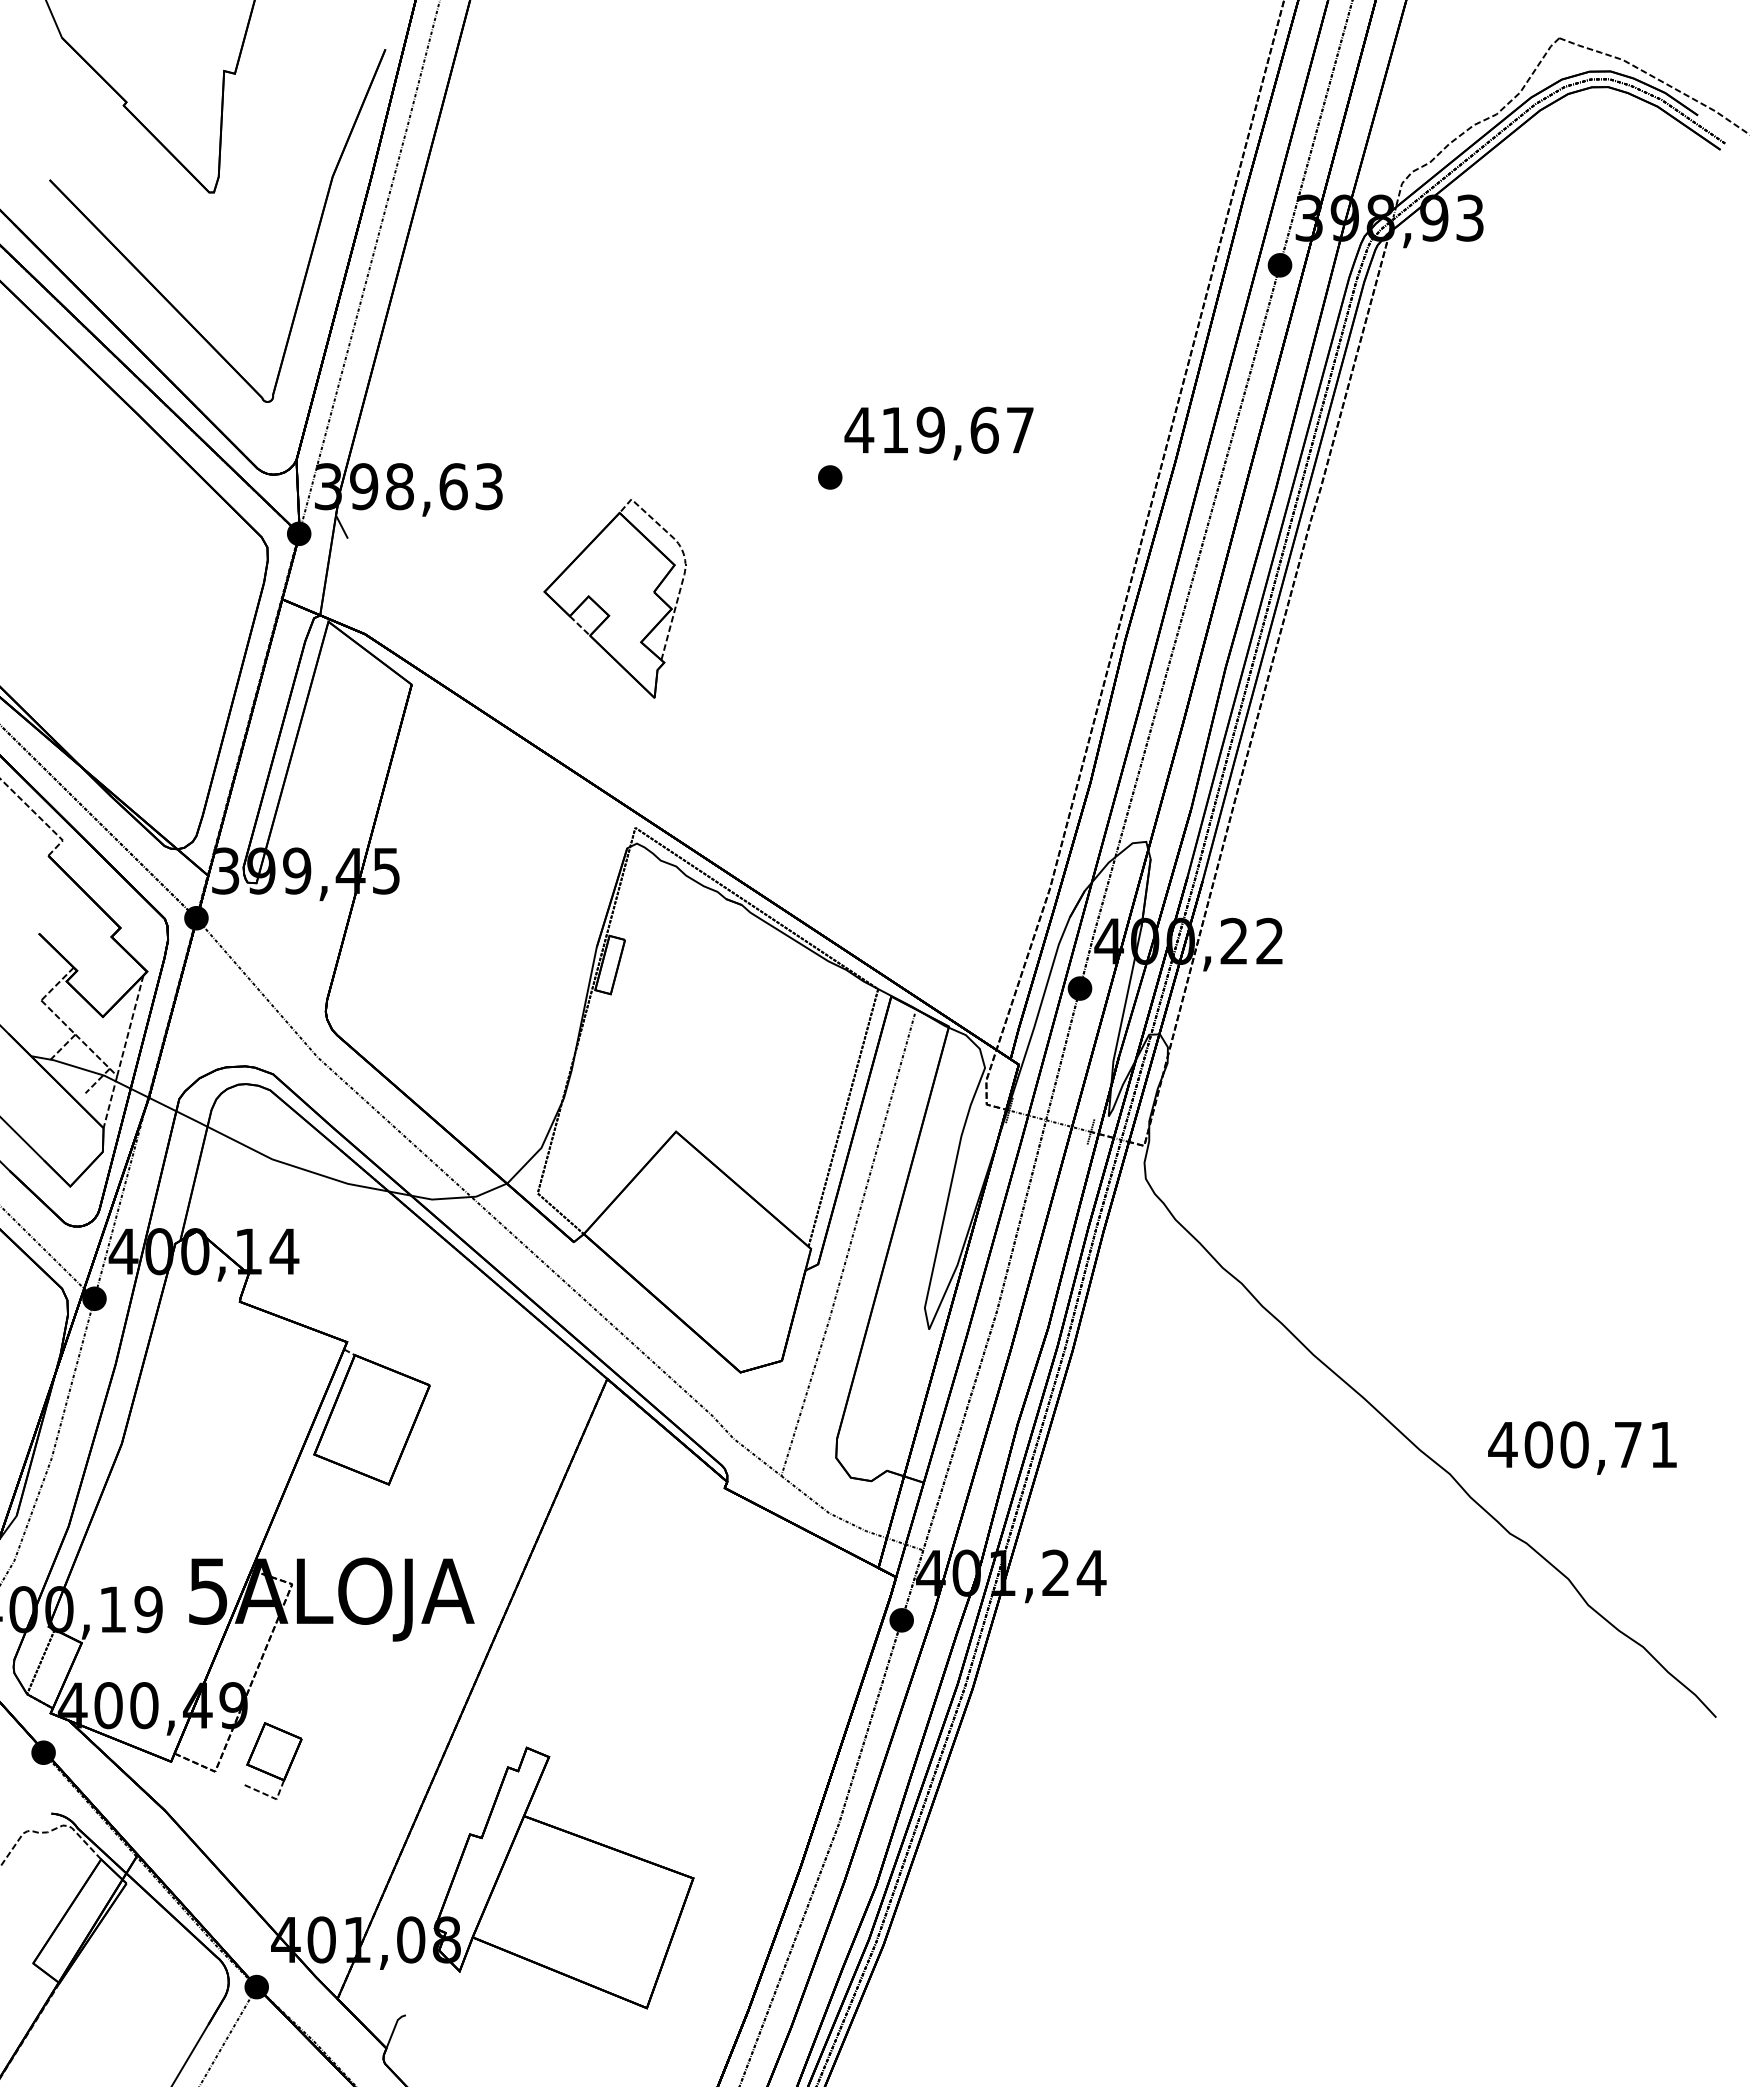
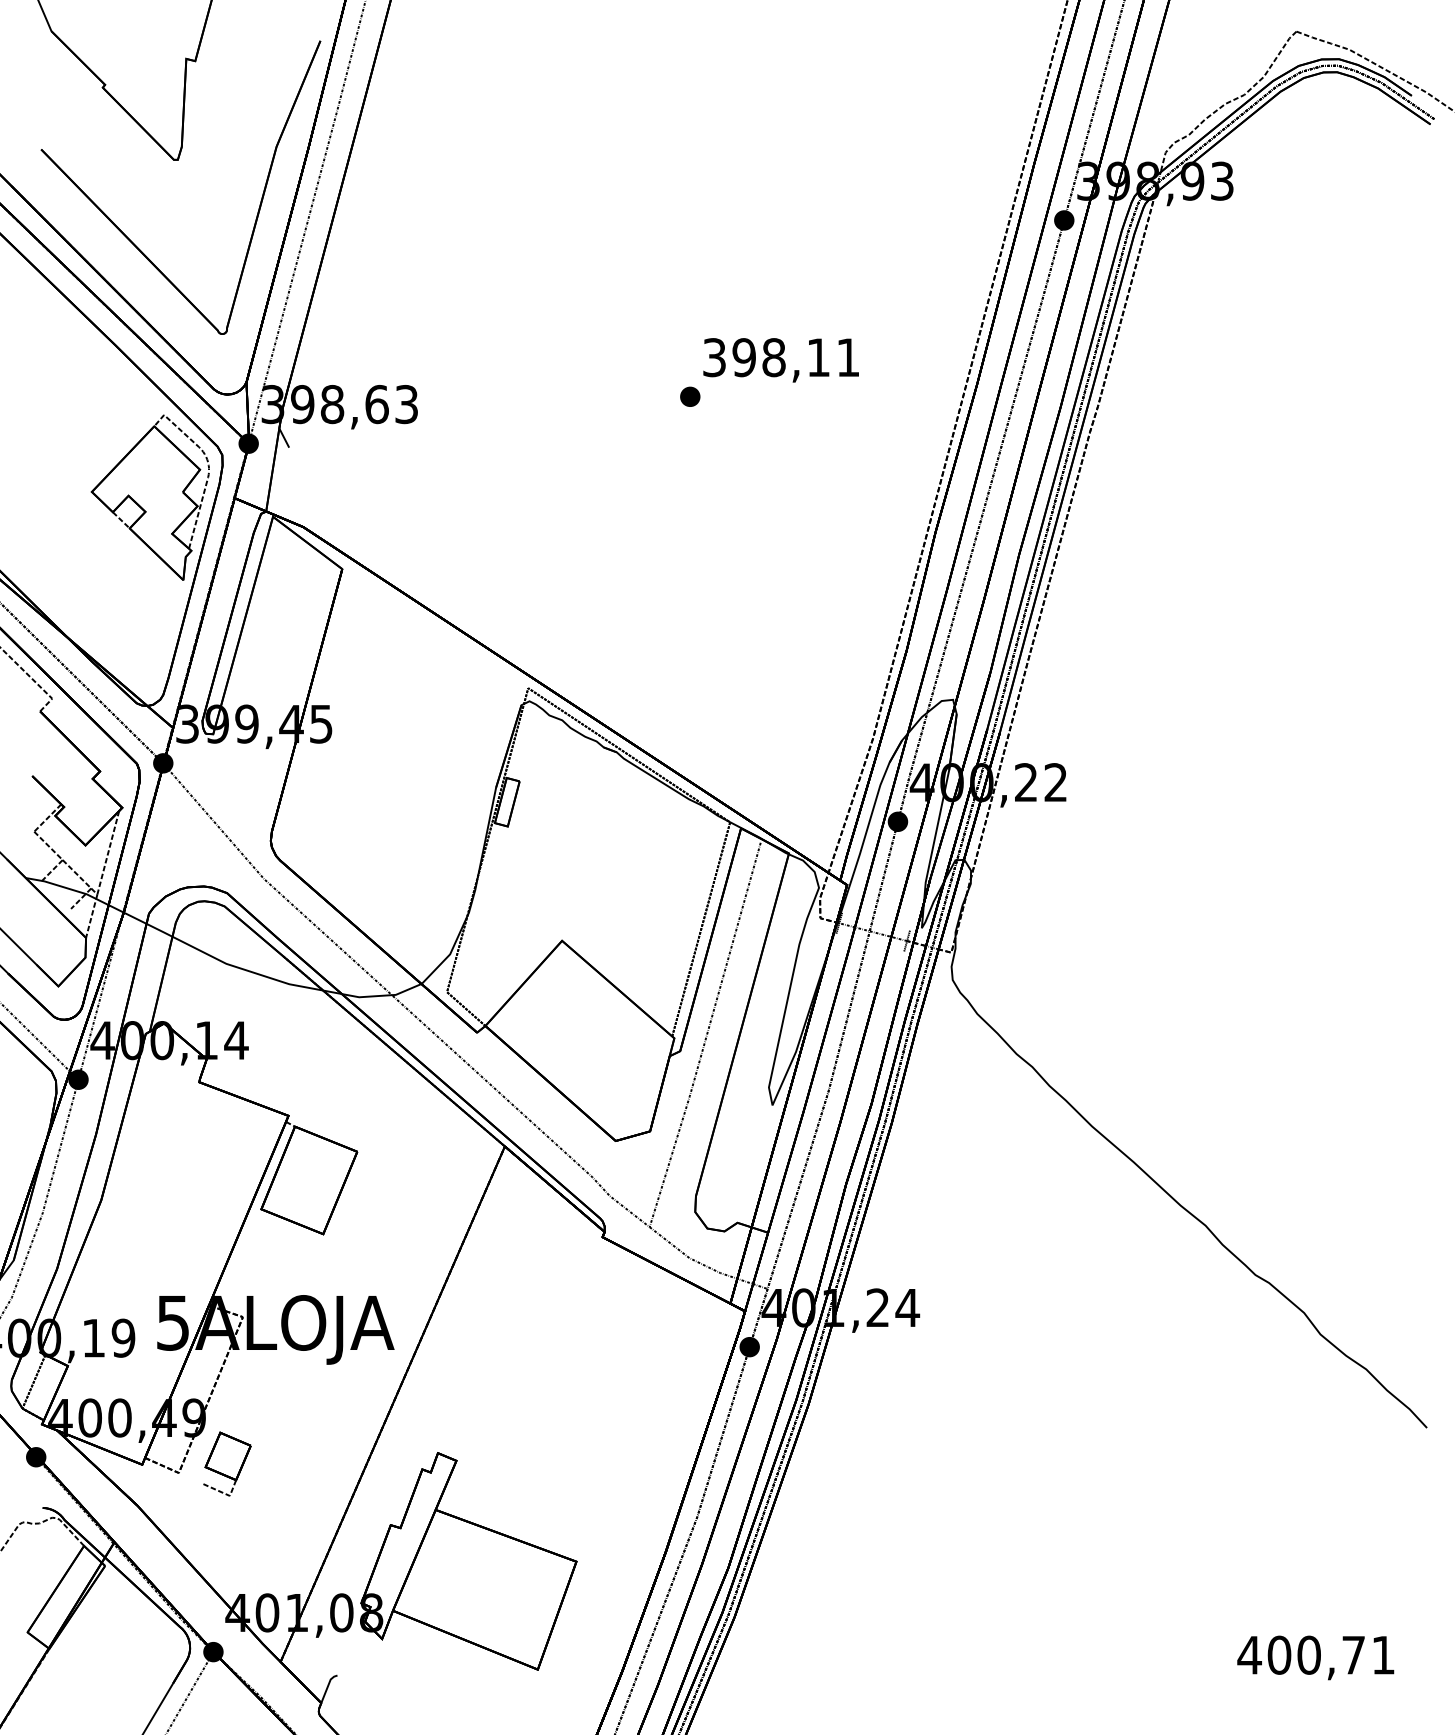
text: (938, 429) -> (780, 356), 419,67 -> 398,11
part: (614, 598) -> (150, 497), moved
text: (1582, 1447) -> (1315, 1657), moved

